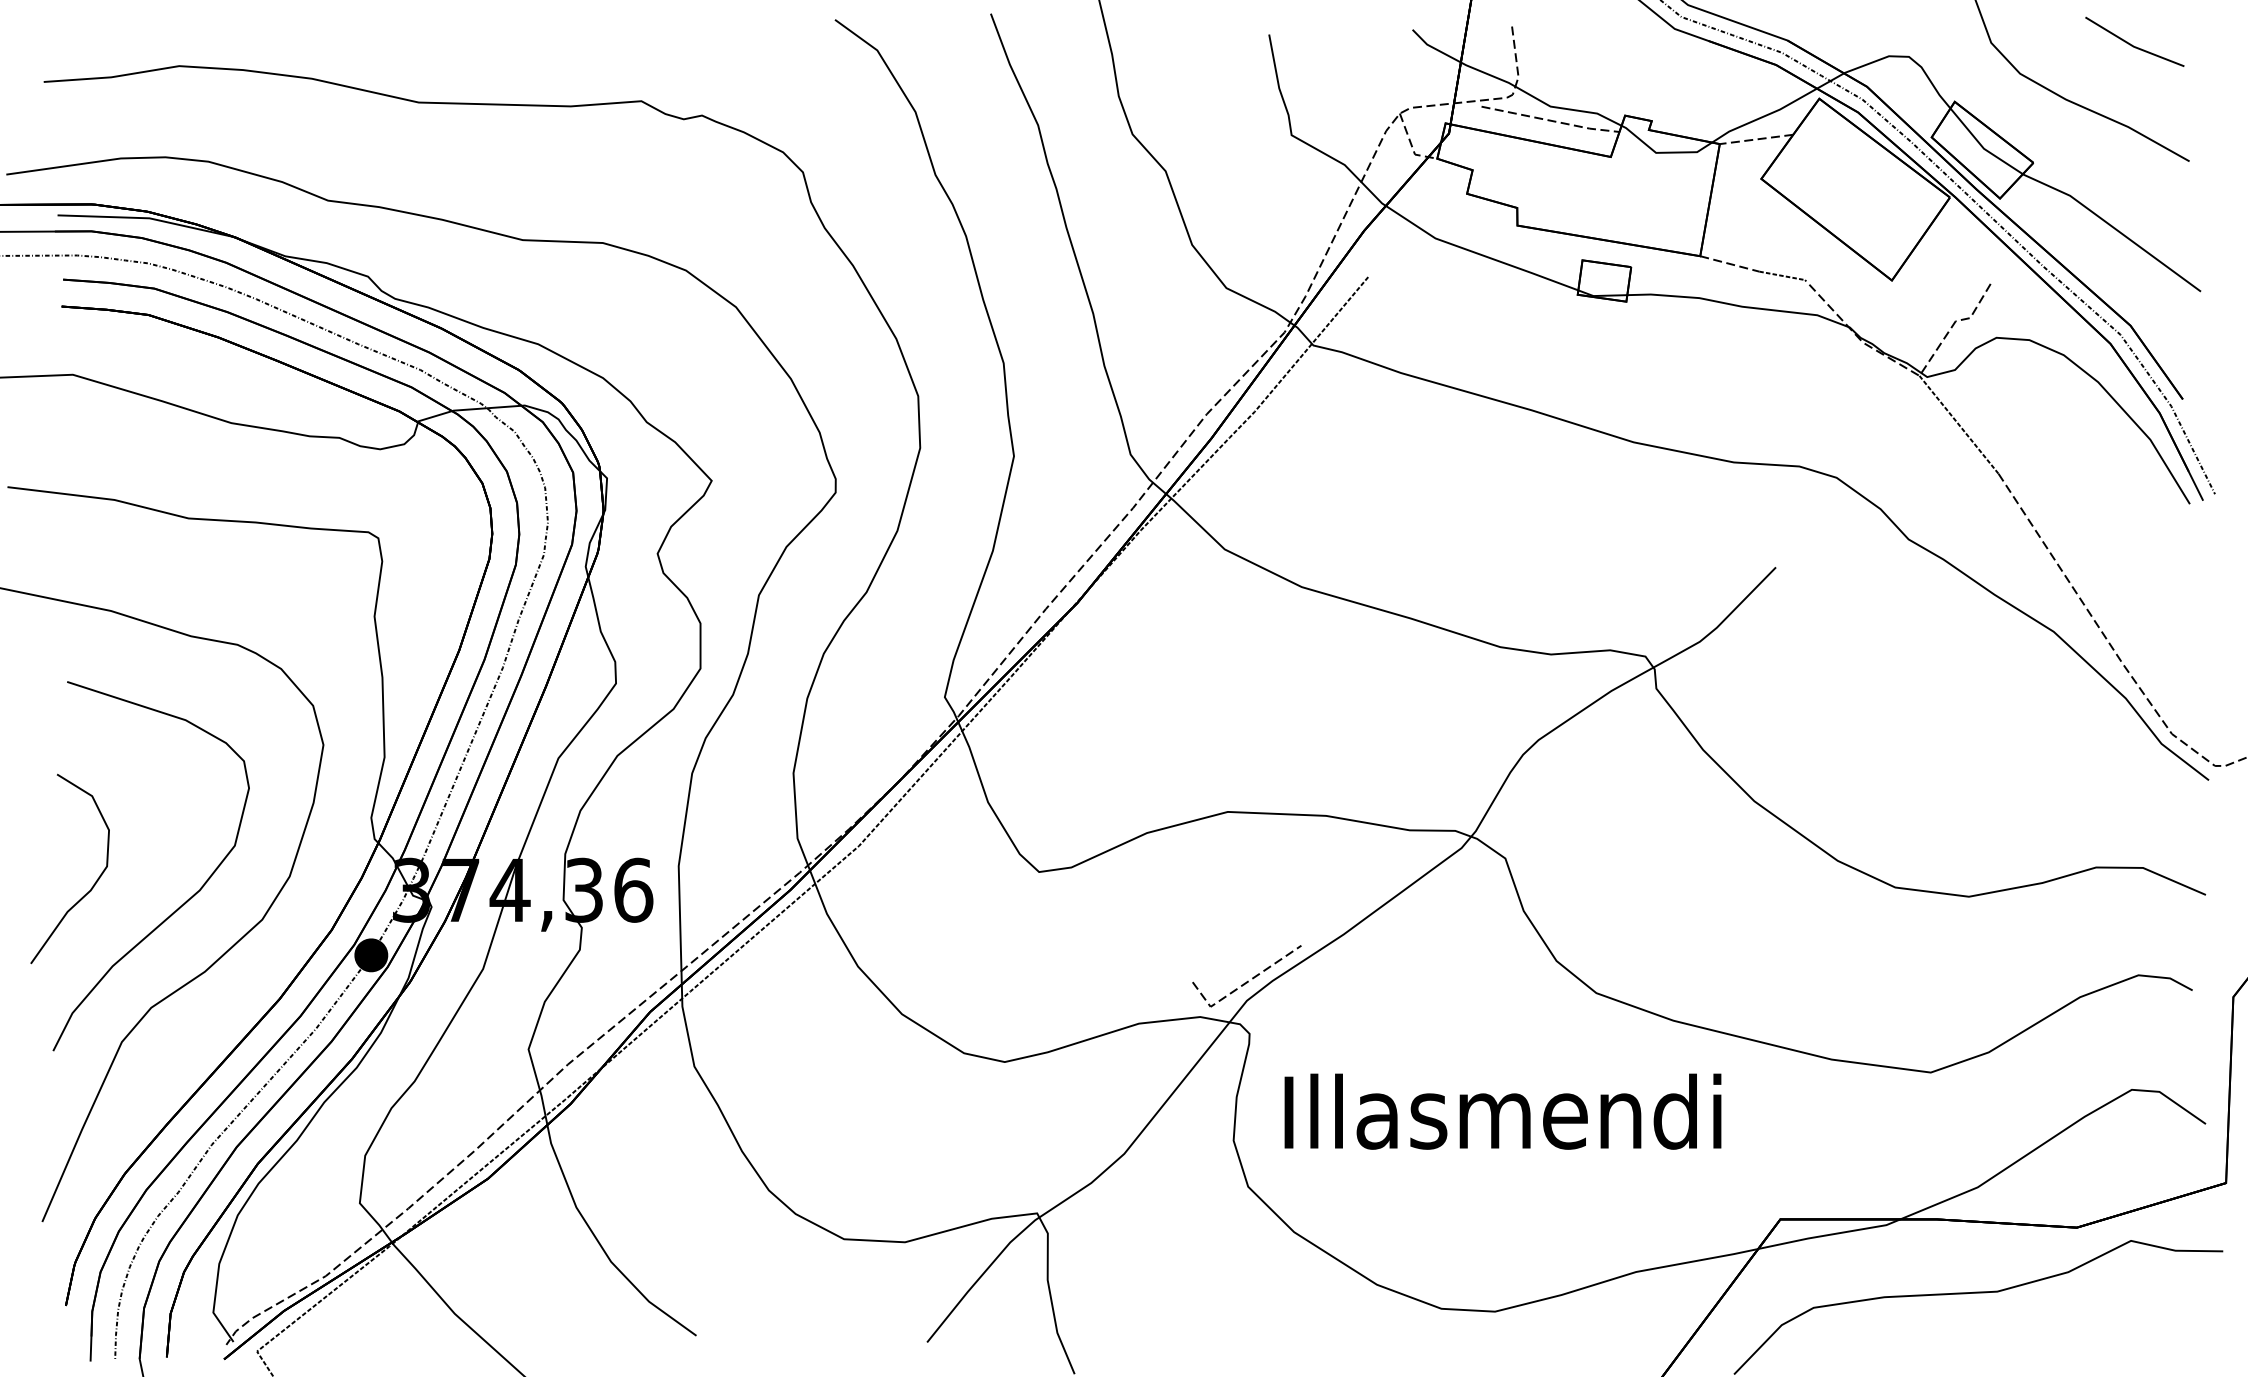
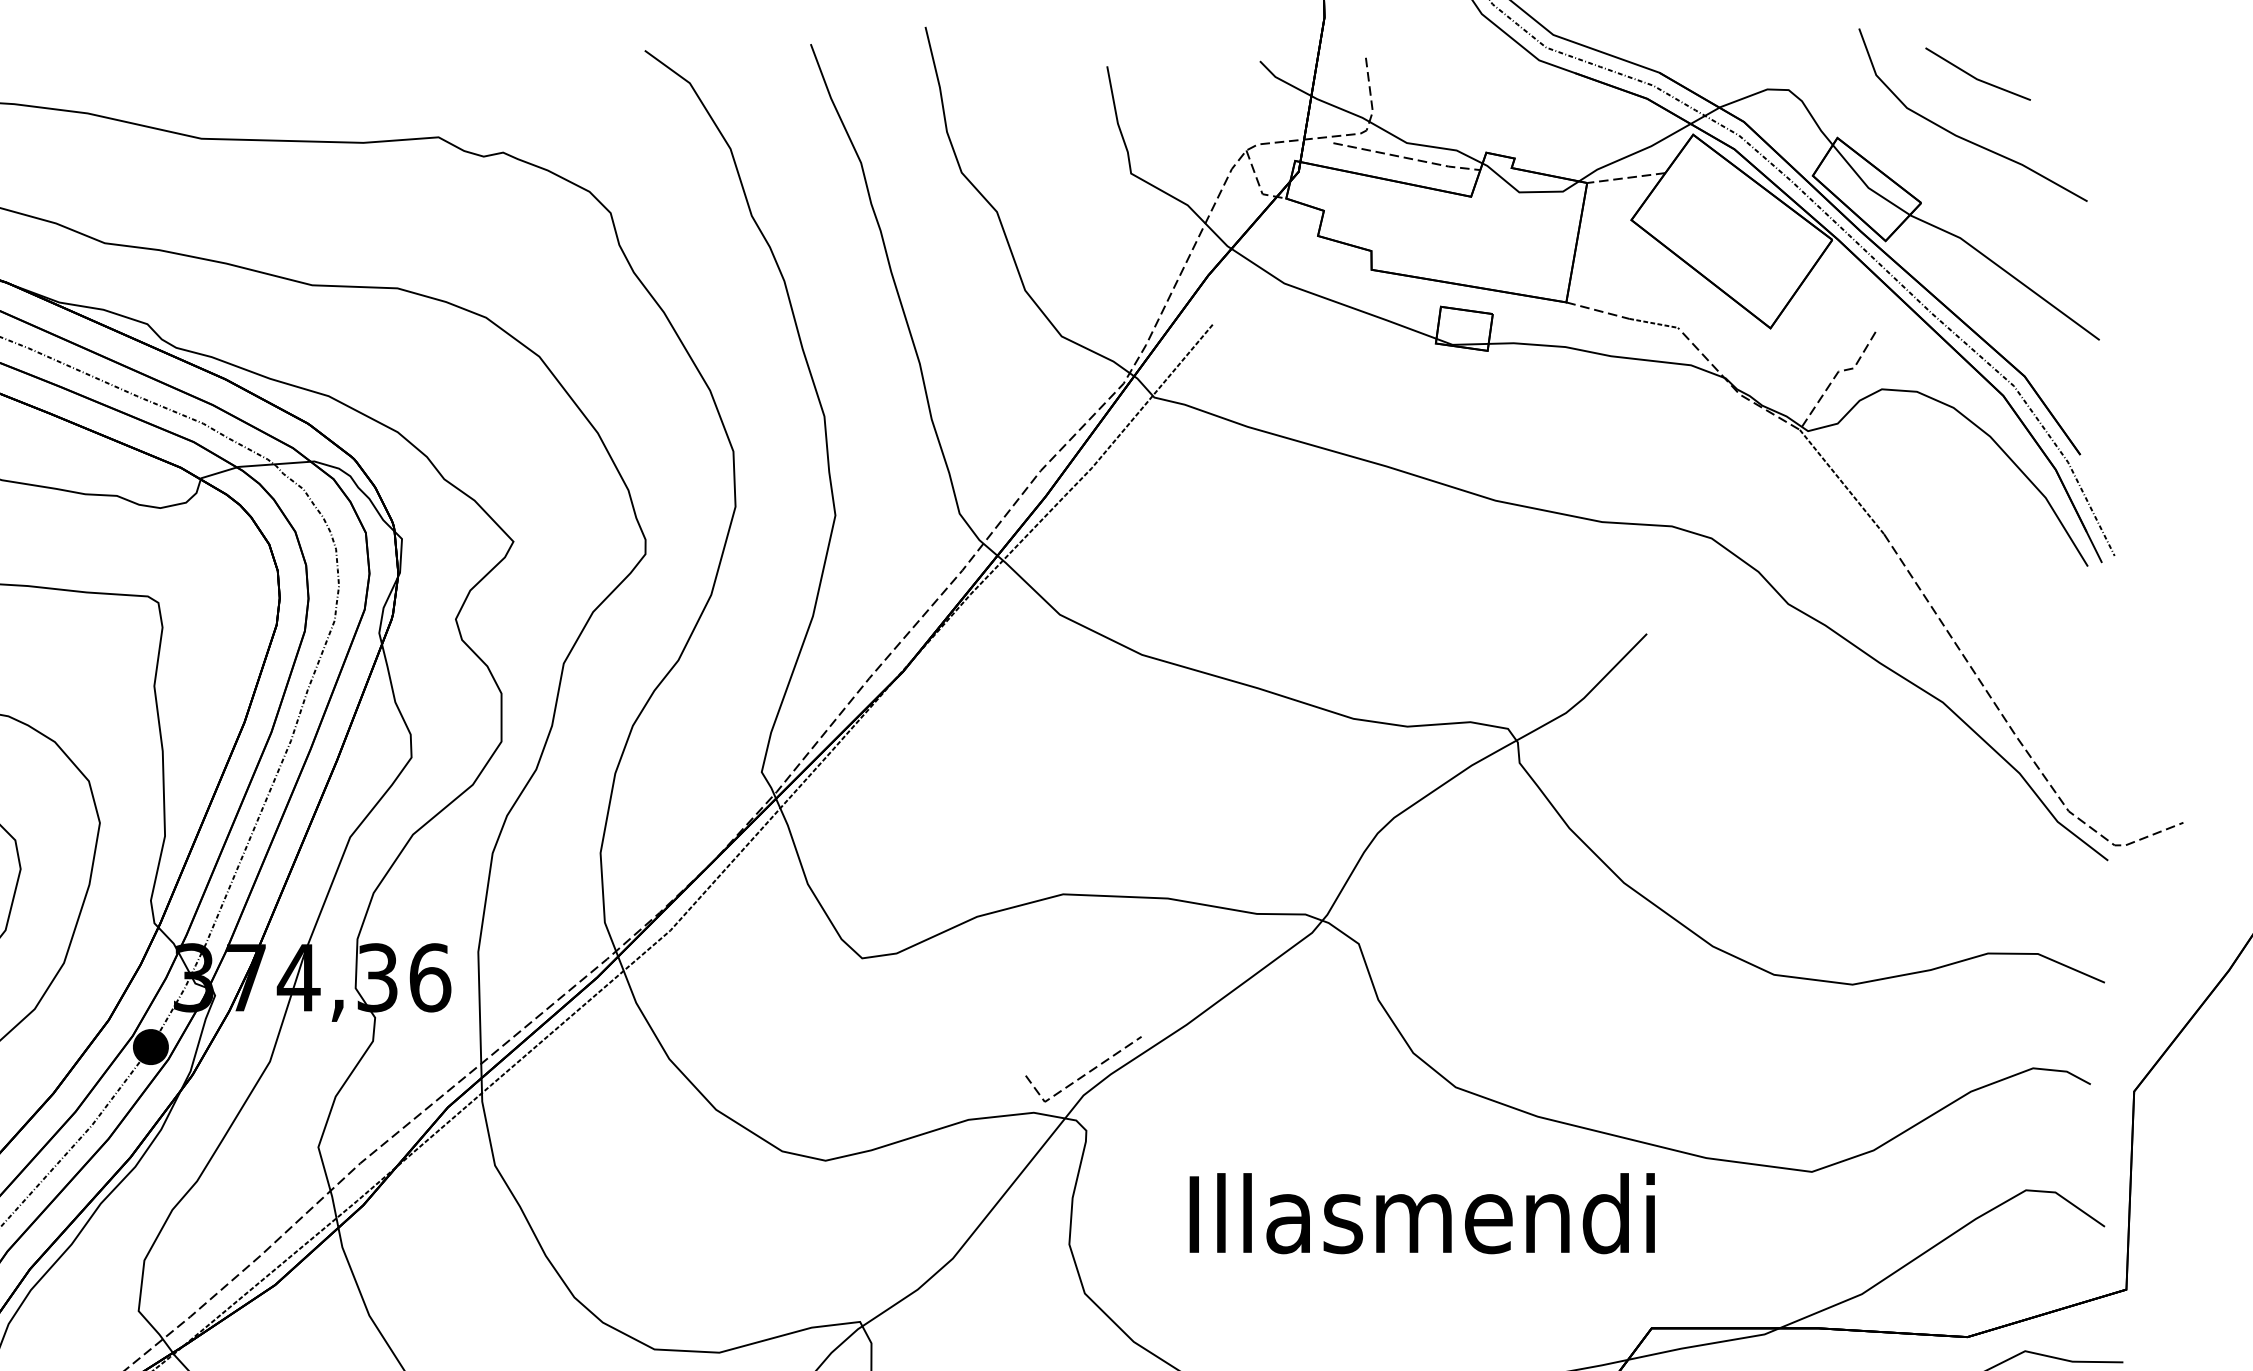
part: (2134, 41) -> (1977, 73), moved
text: (1502, 1111) -> (1421, 1213), moved

